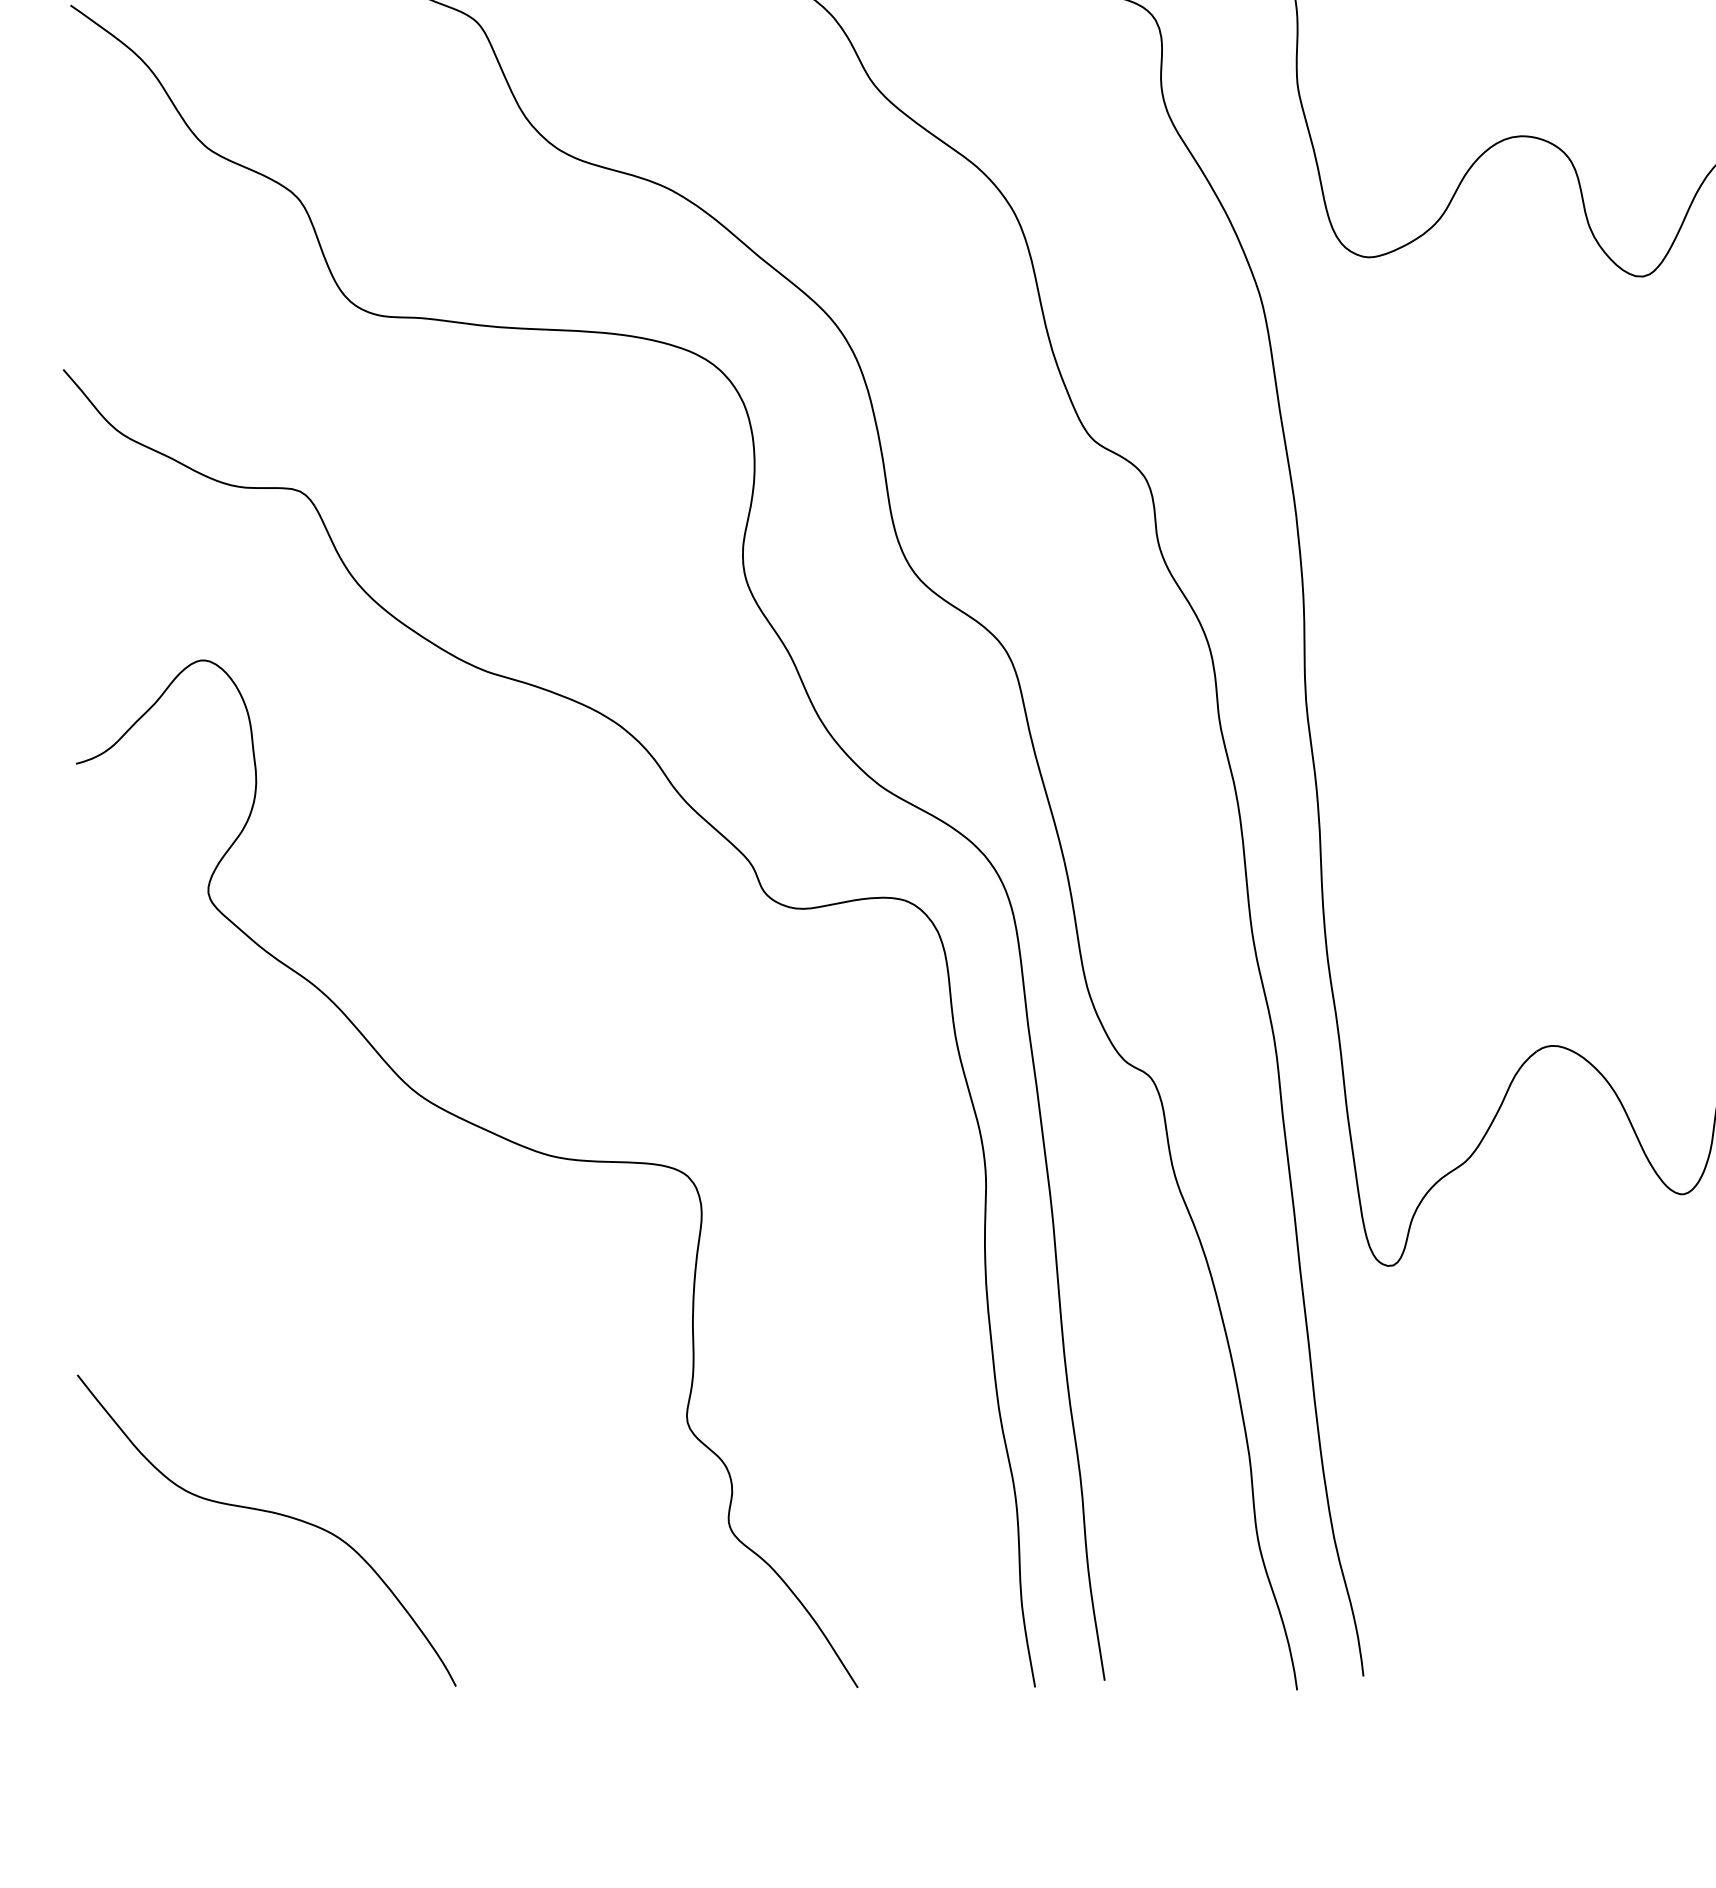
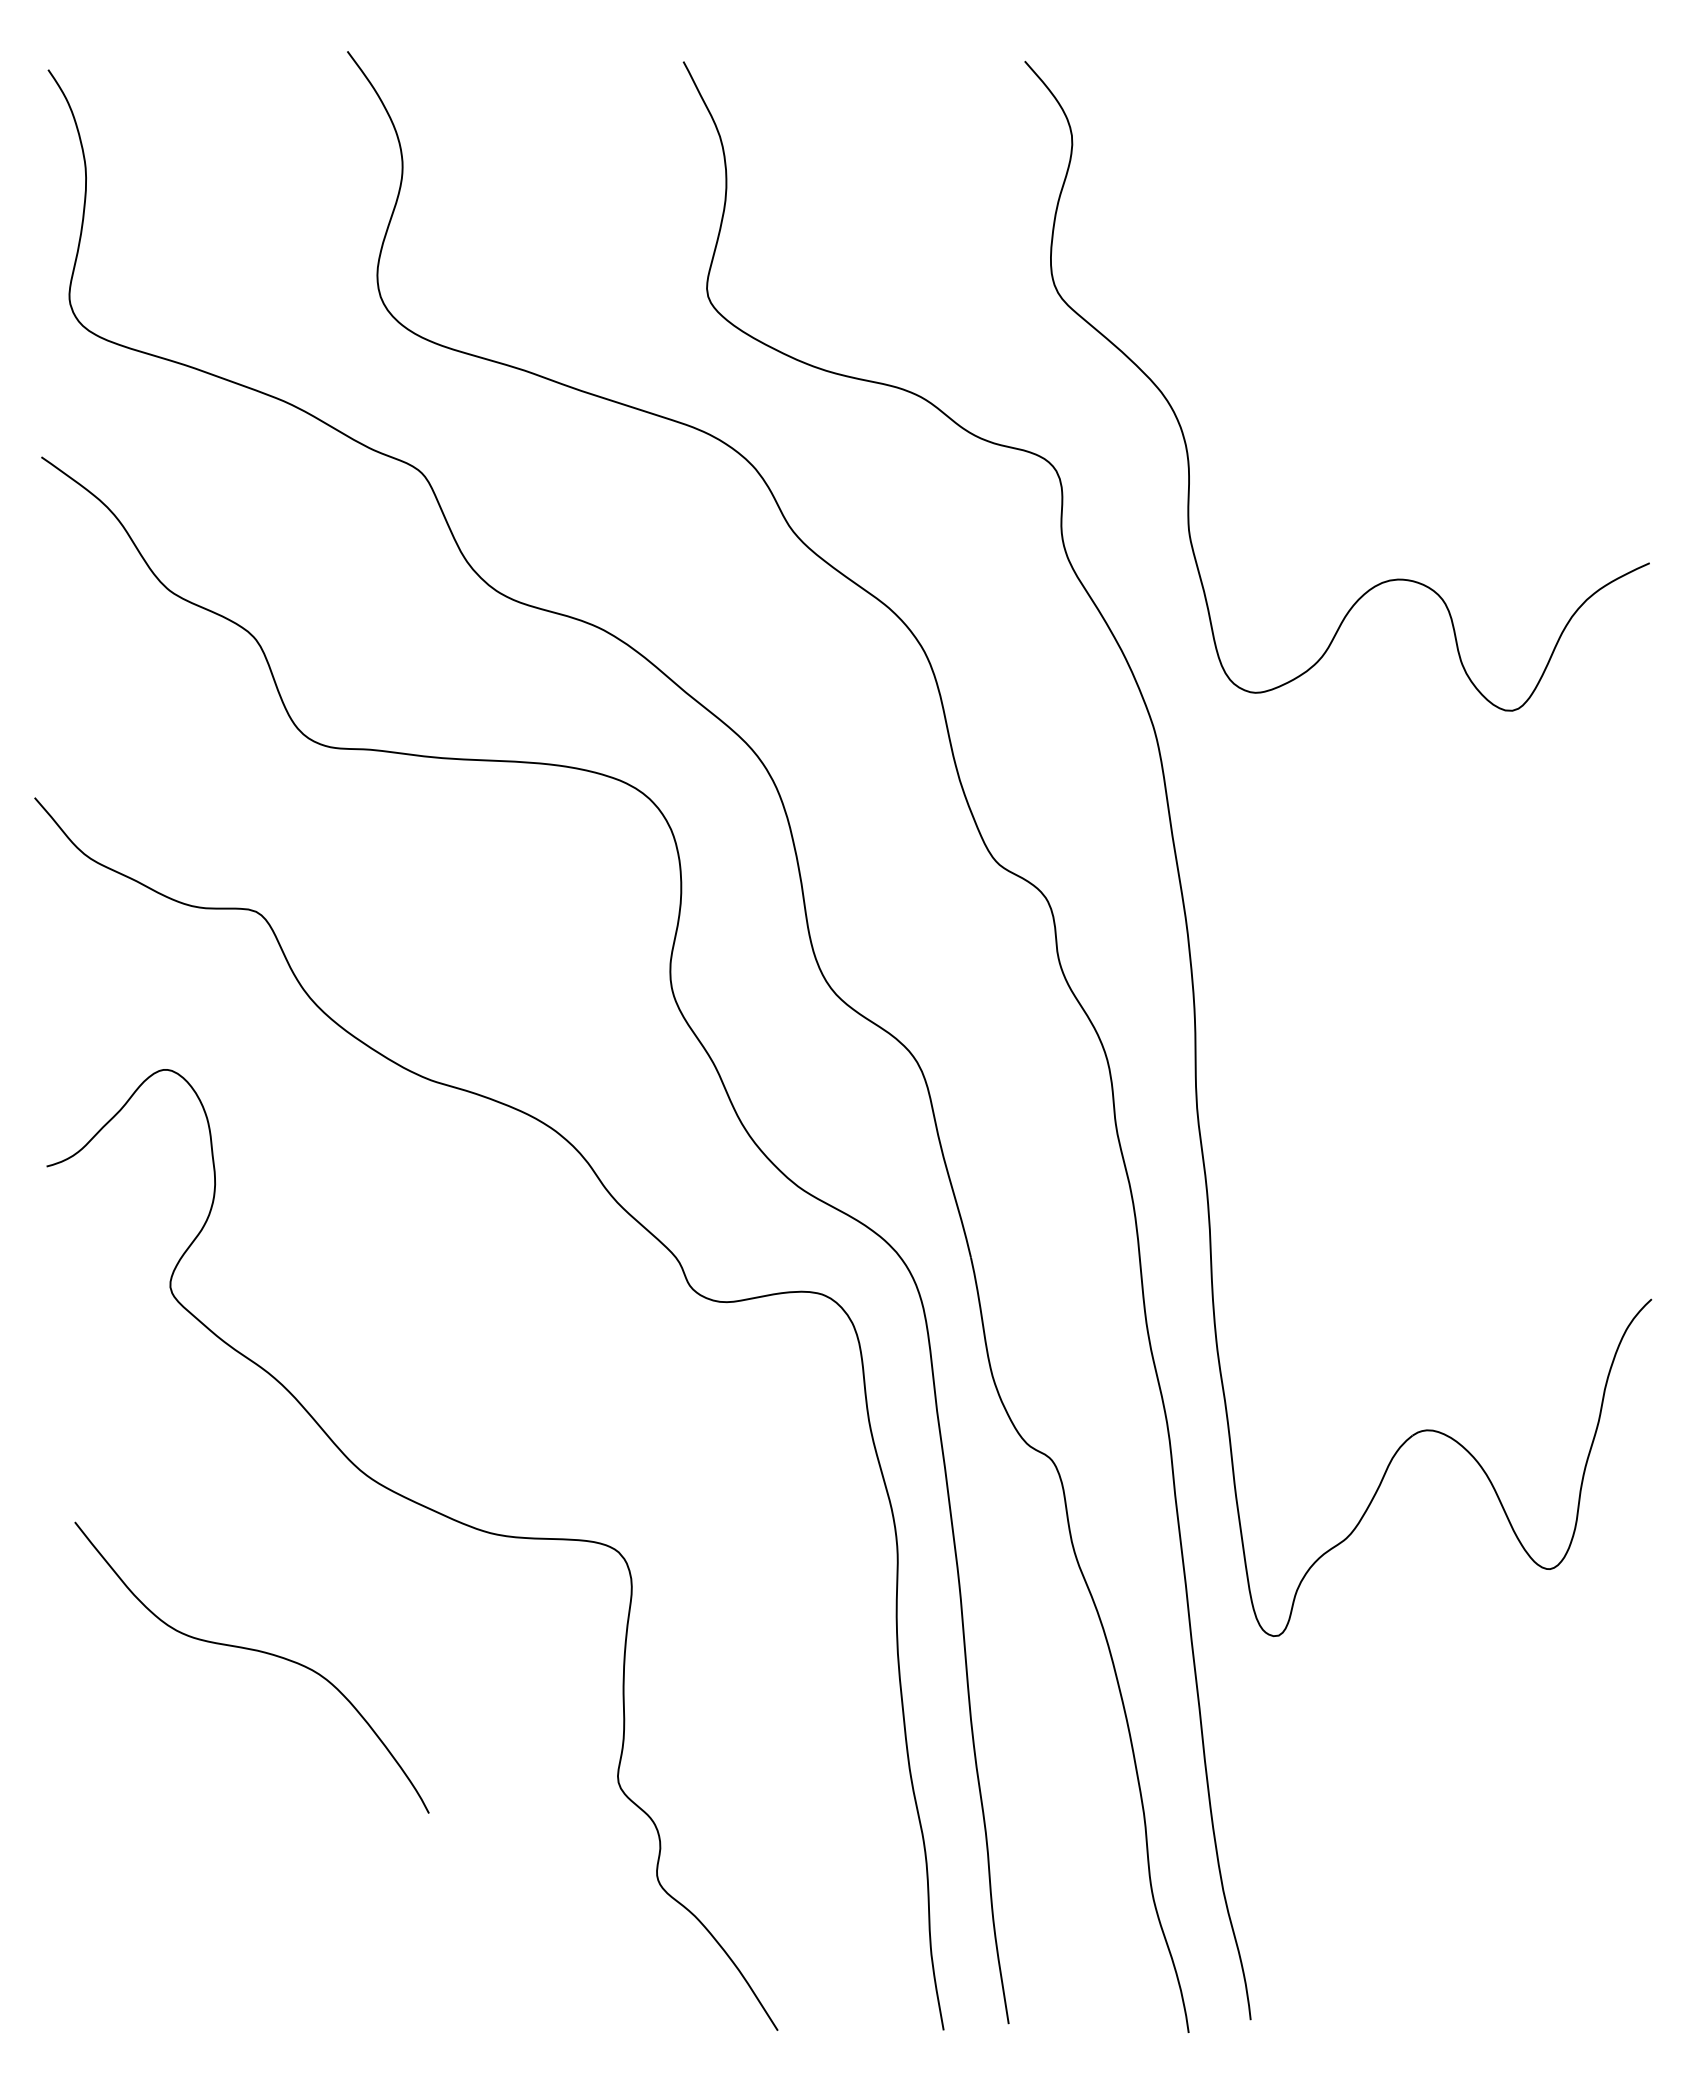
curve: (270, 1513) -> (255, 1651), moved

